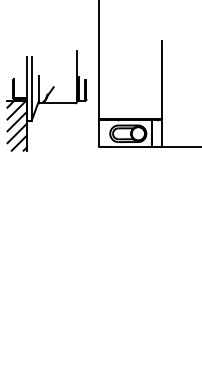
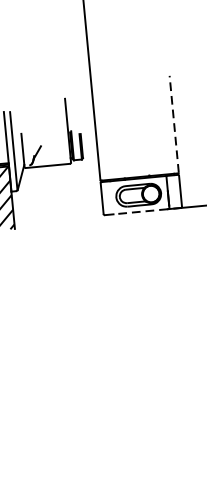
line: (162, 79) -> (174, 124), solid -> dashed
line: (128, 147) -> (140, 212), solid -> dashed

